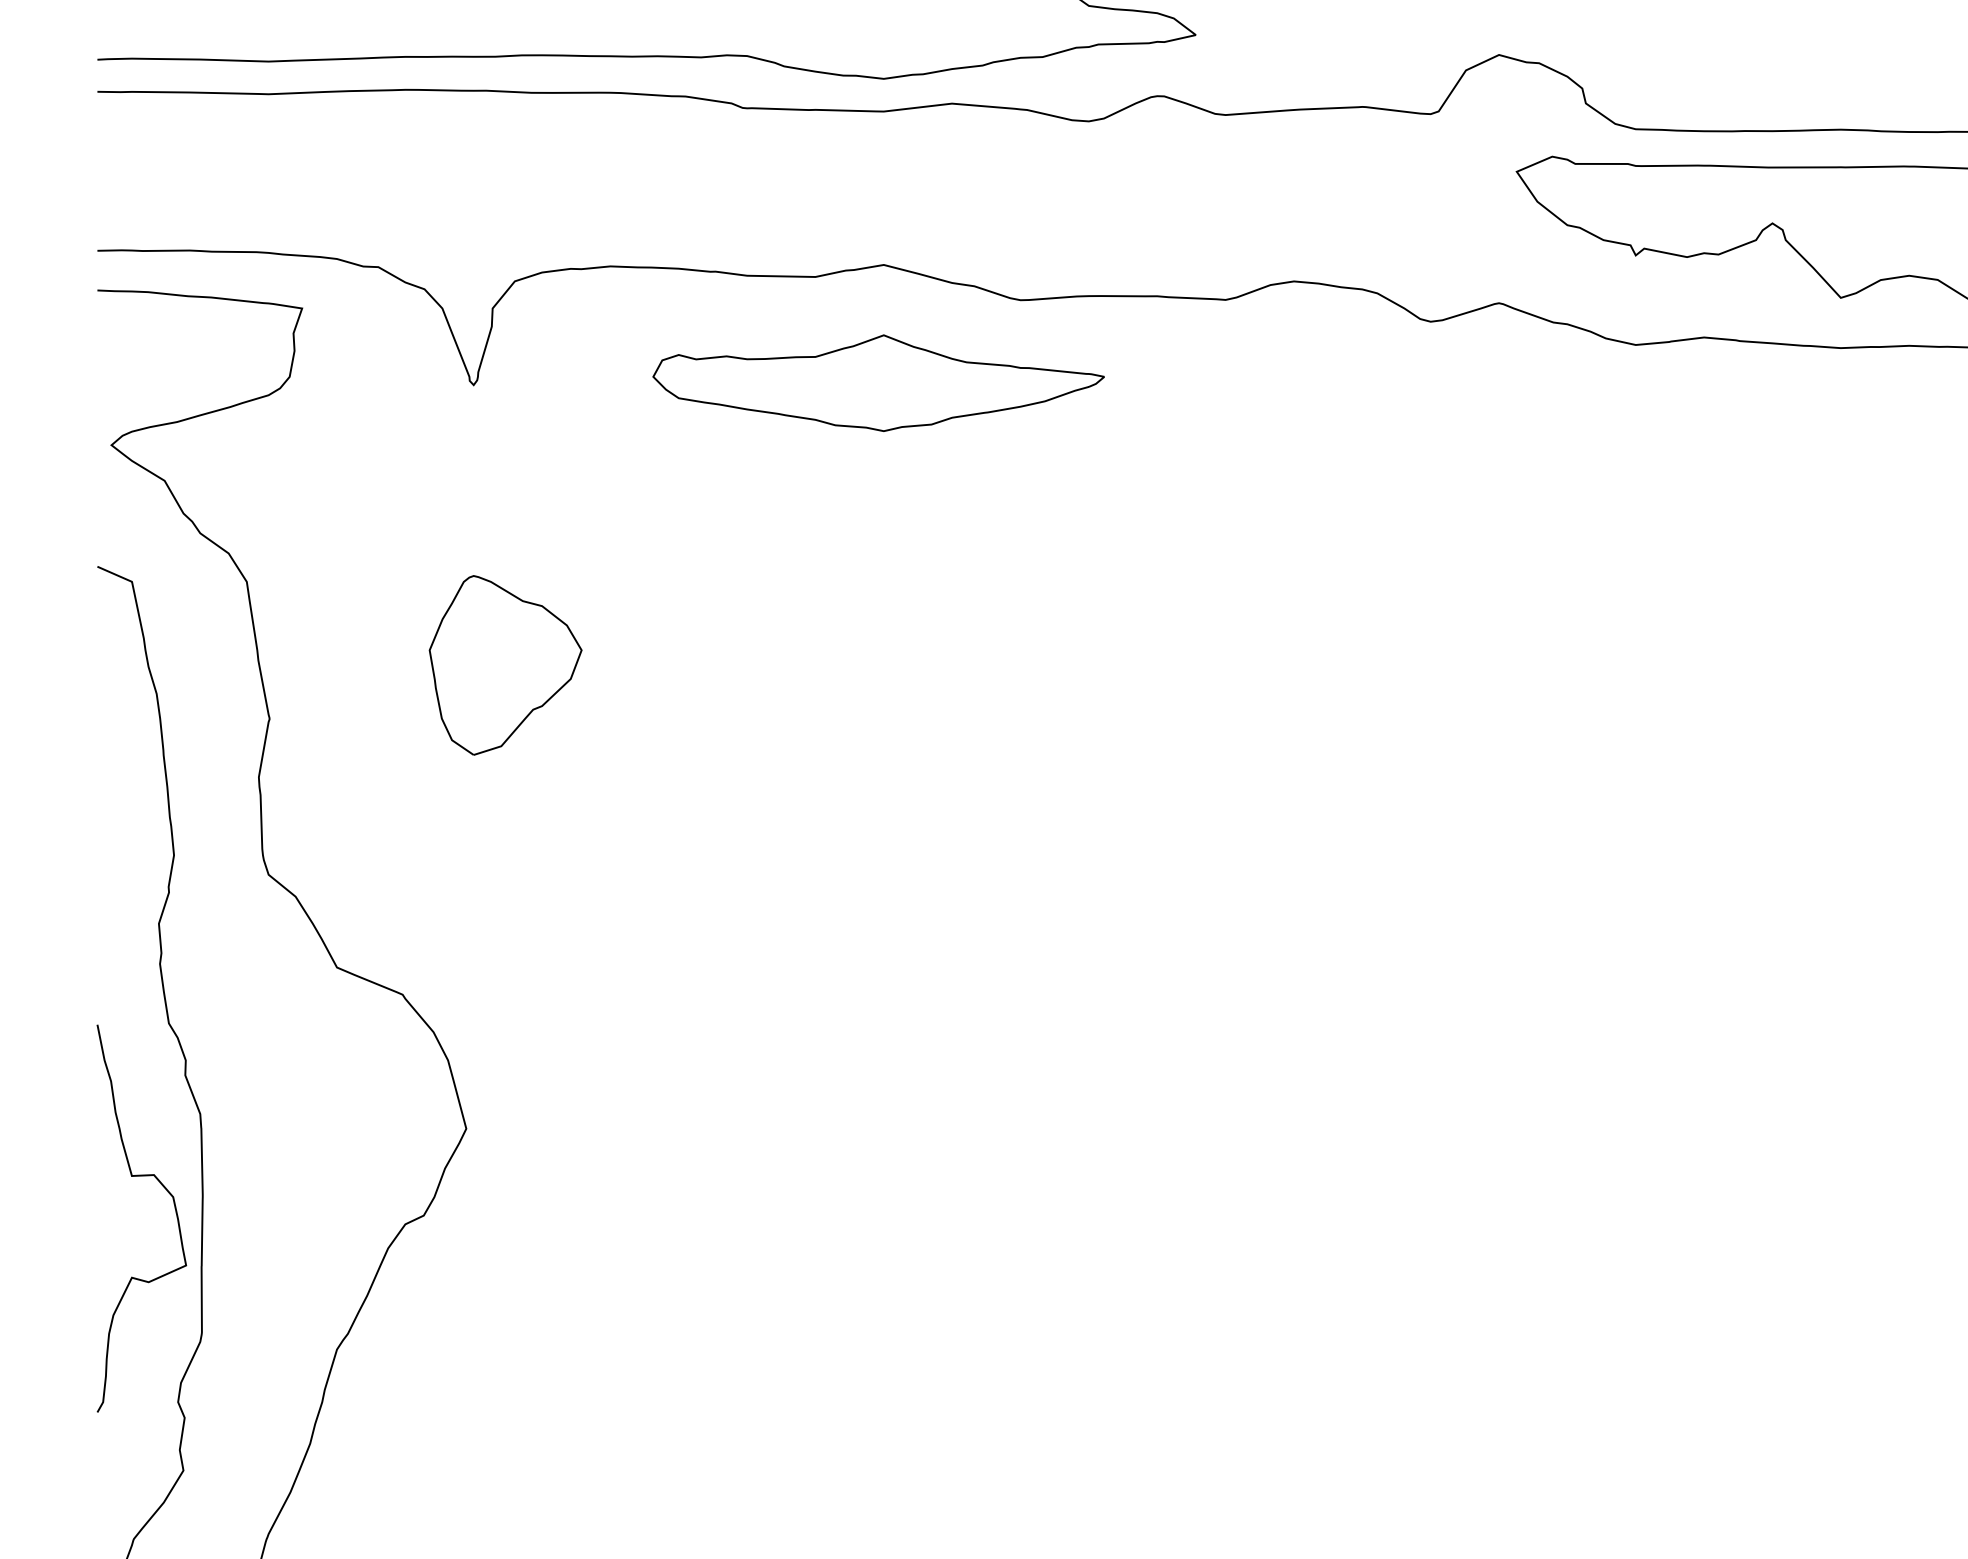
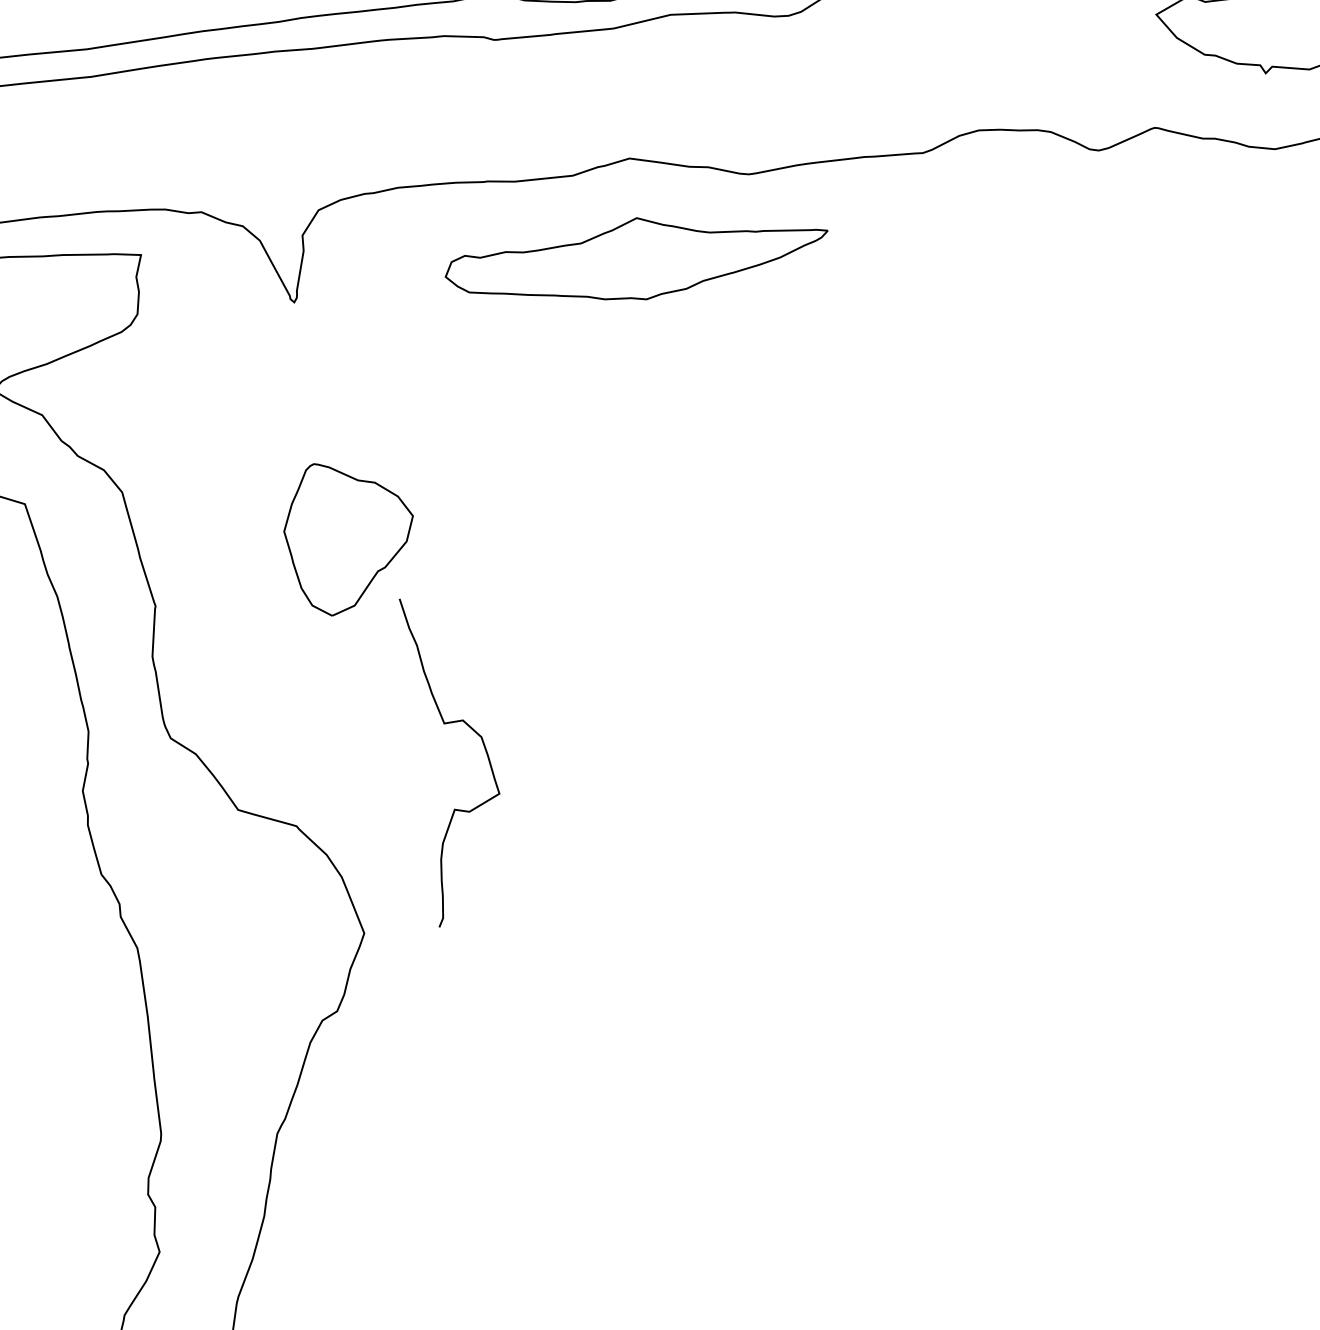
curve: (175, 1213) -> (485, 750), moved

